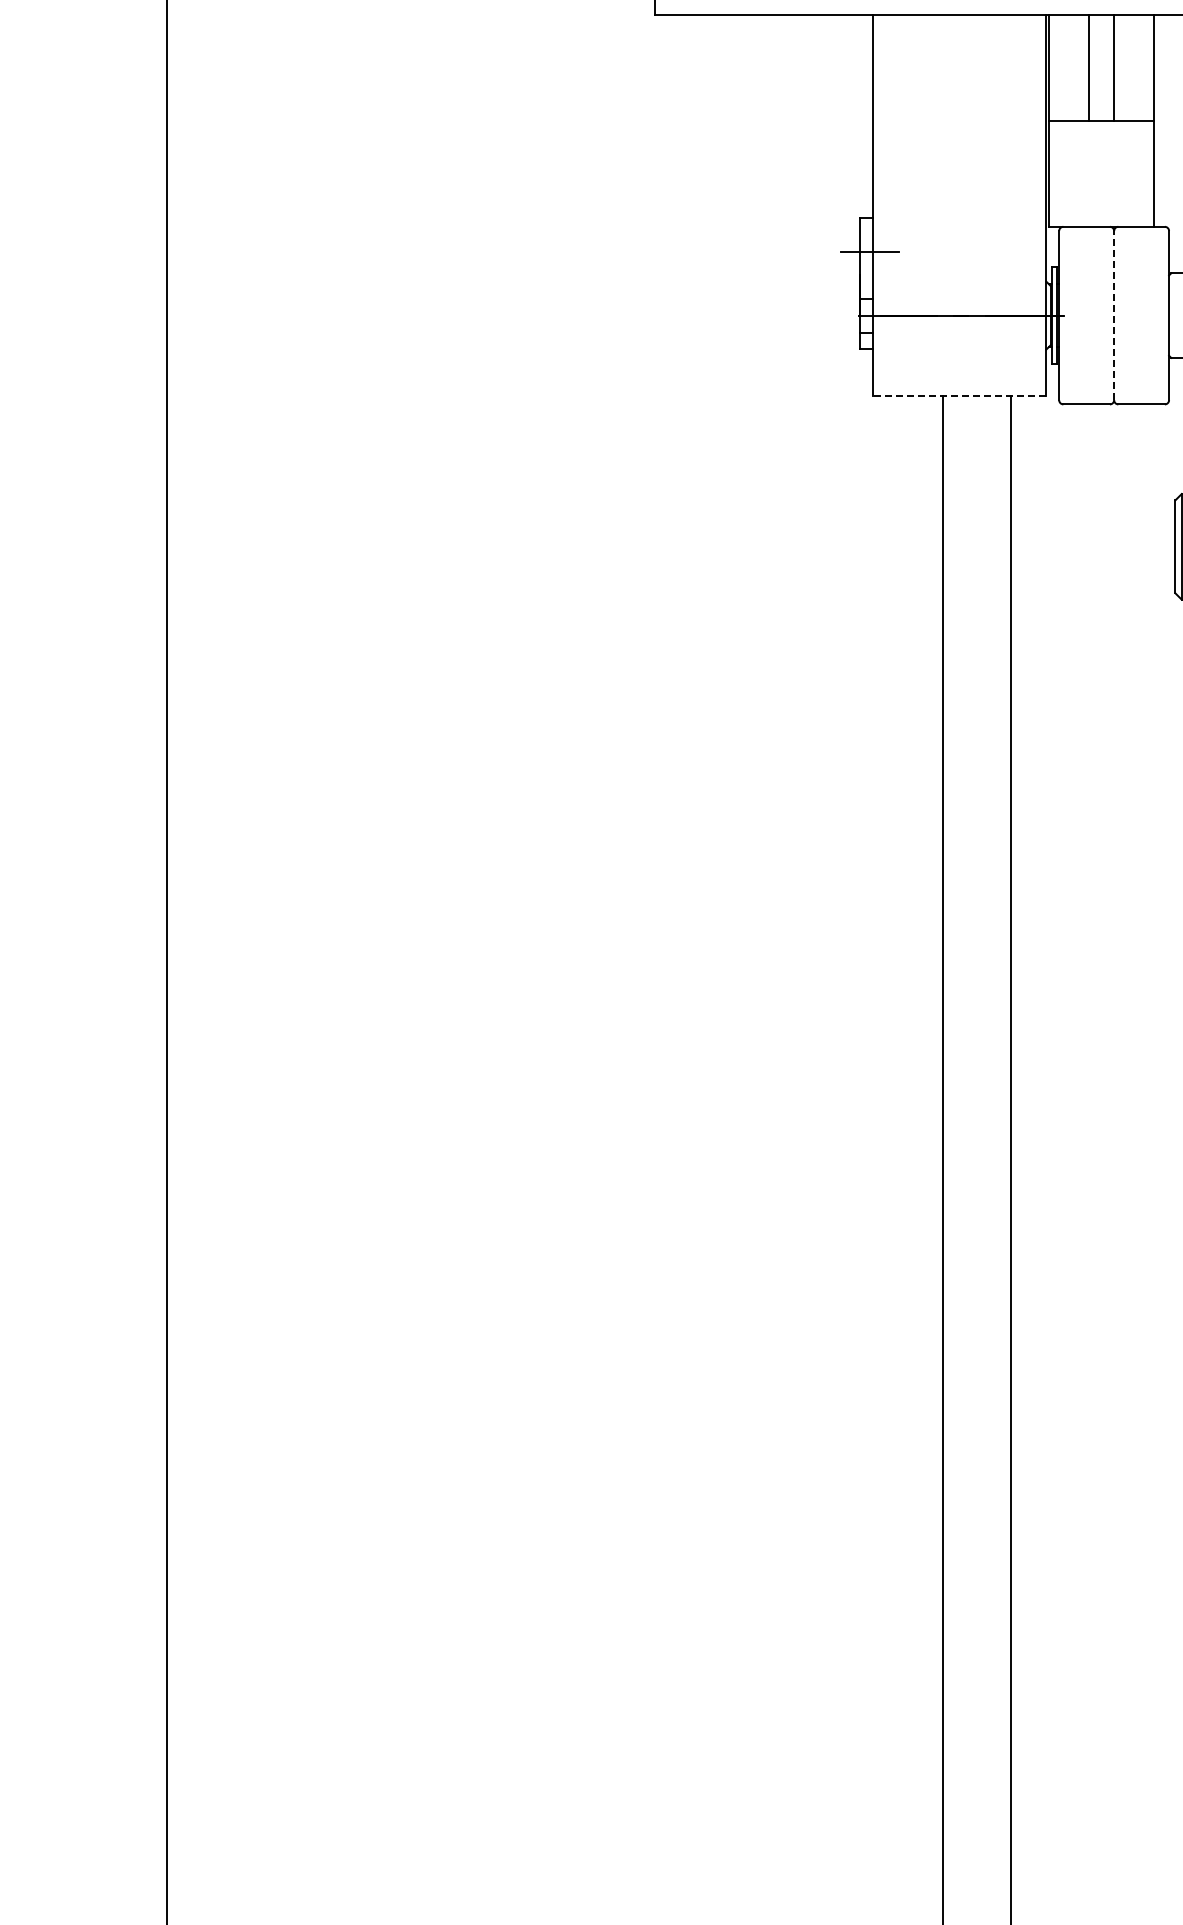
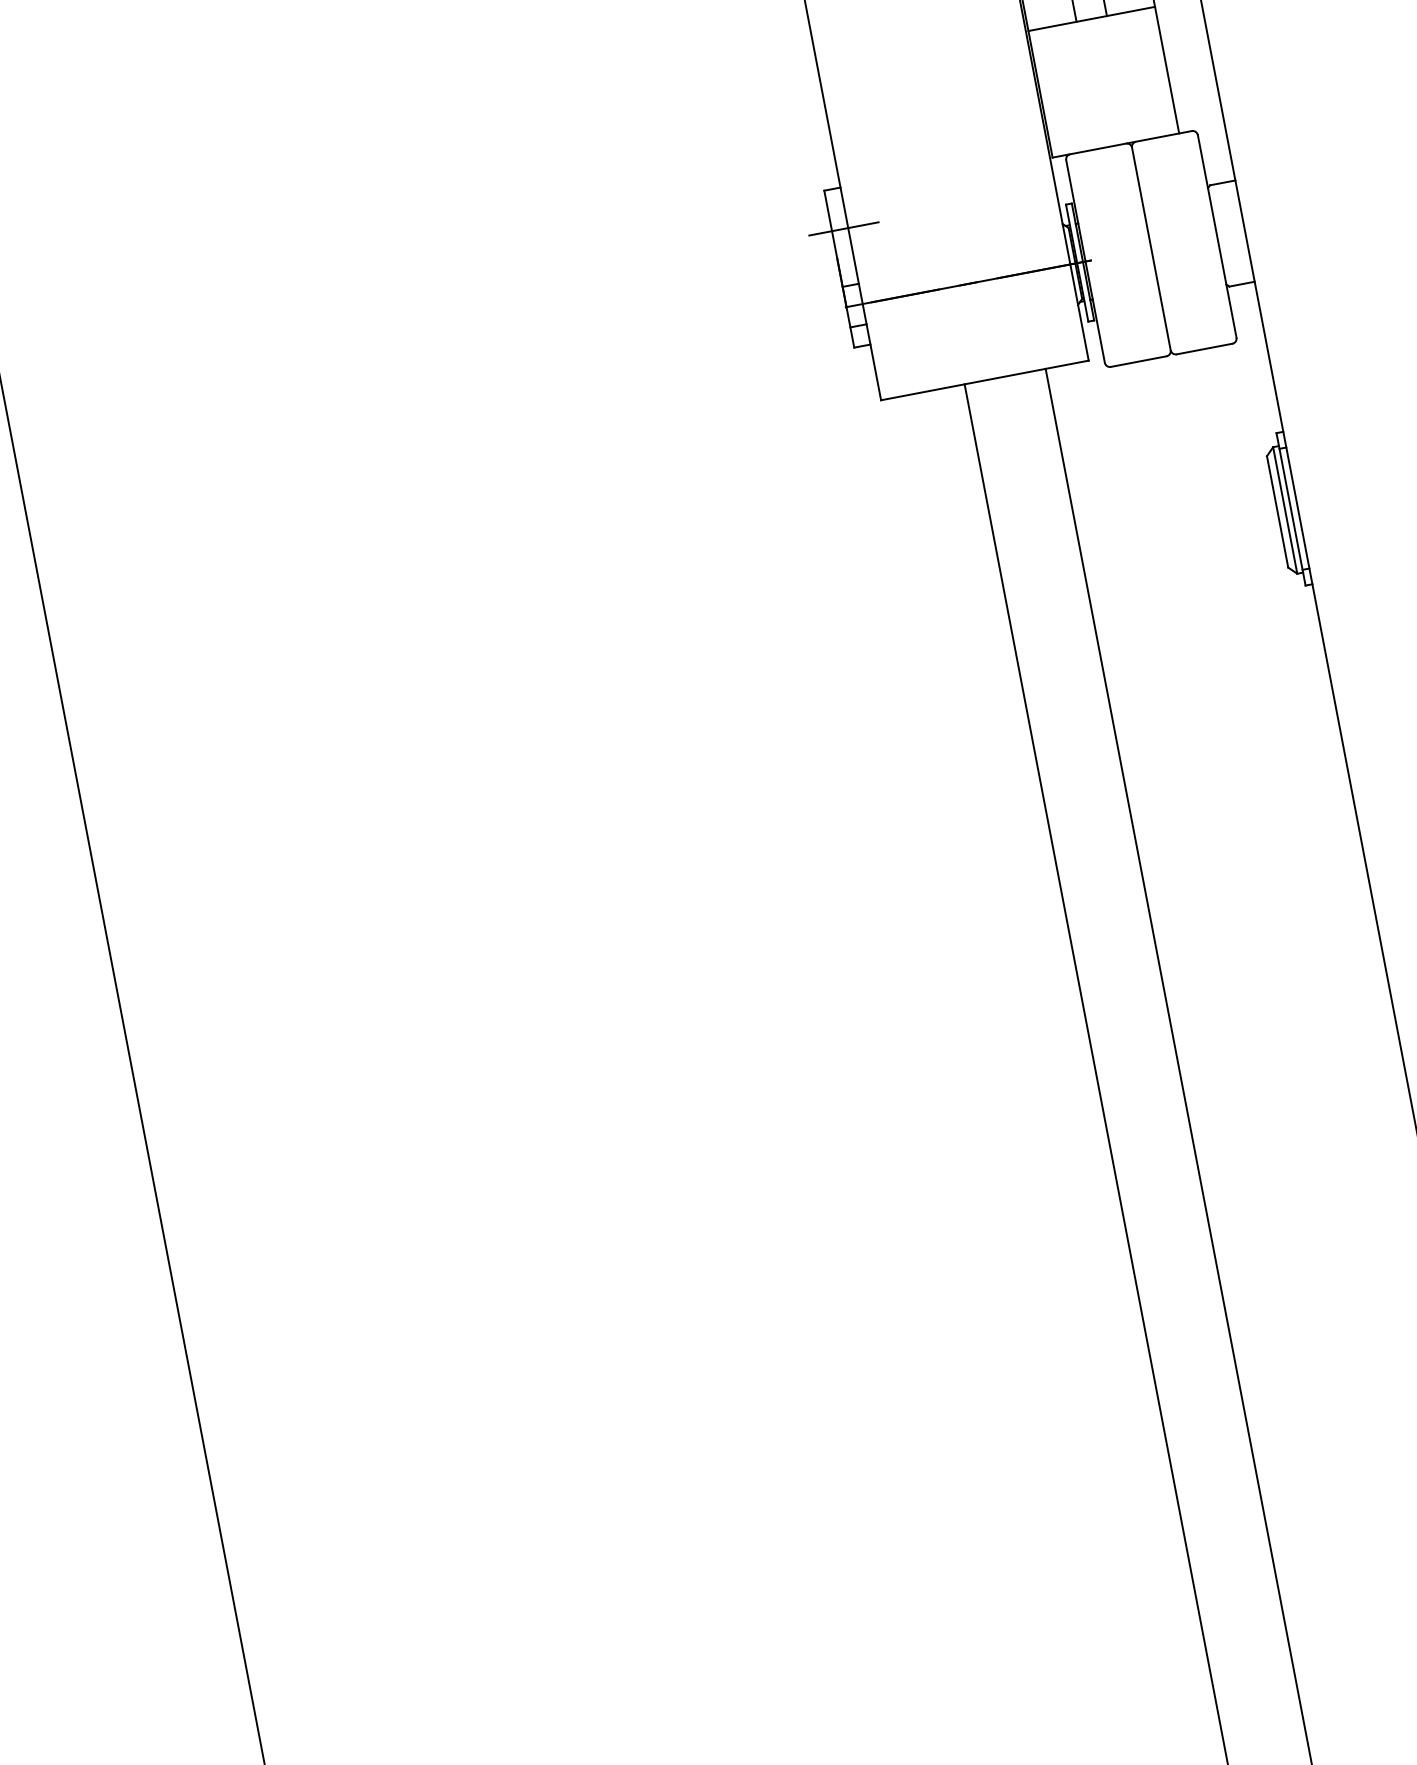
line: (1114, 315) -> (1151, 248), dashed -> solid
line: (959, 395) -> (984, 379), dashed -> solid

